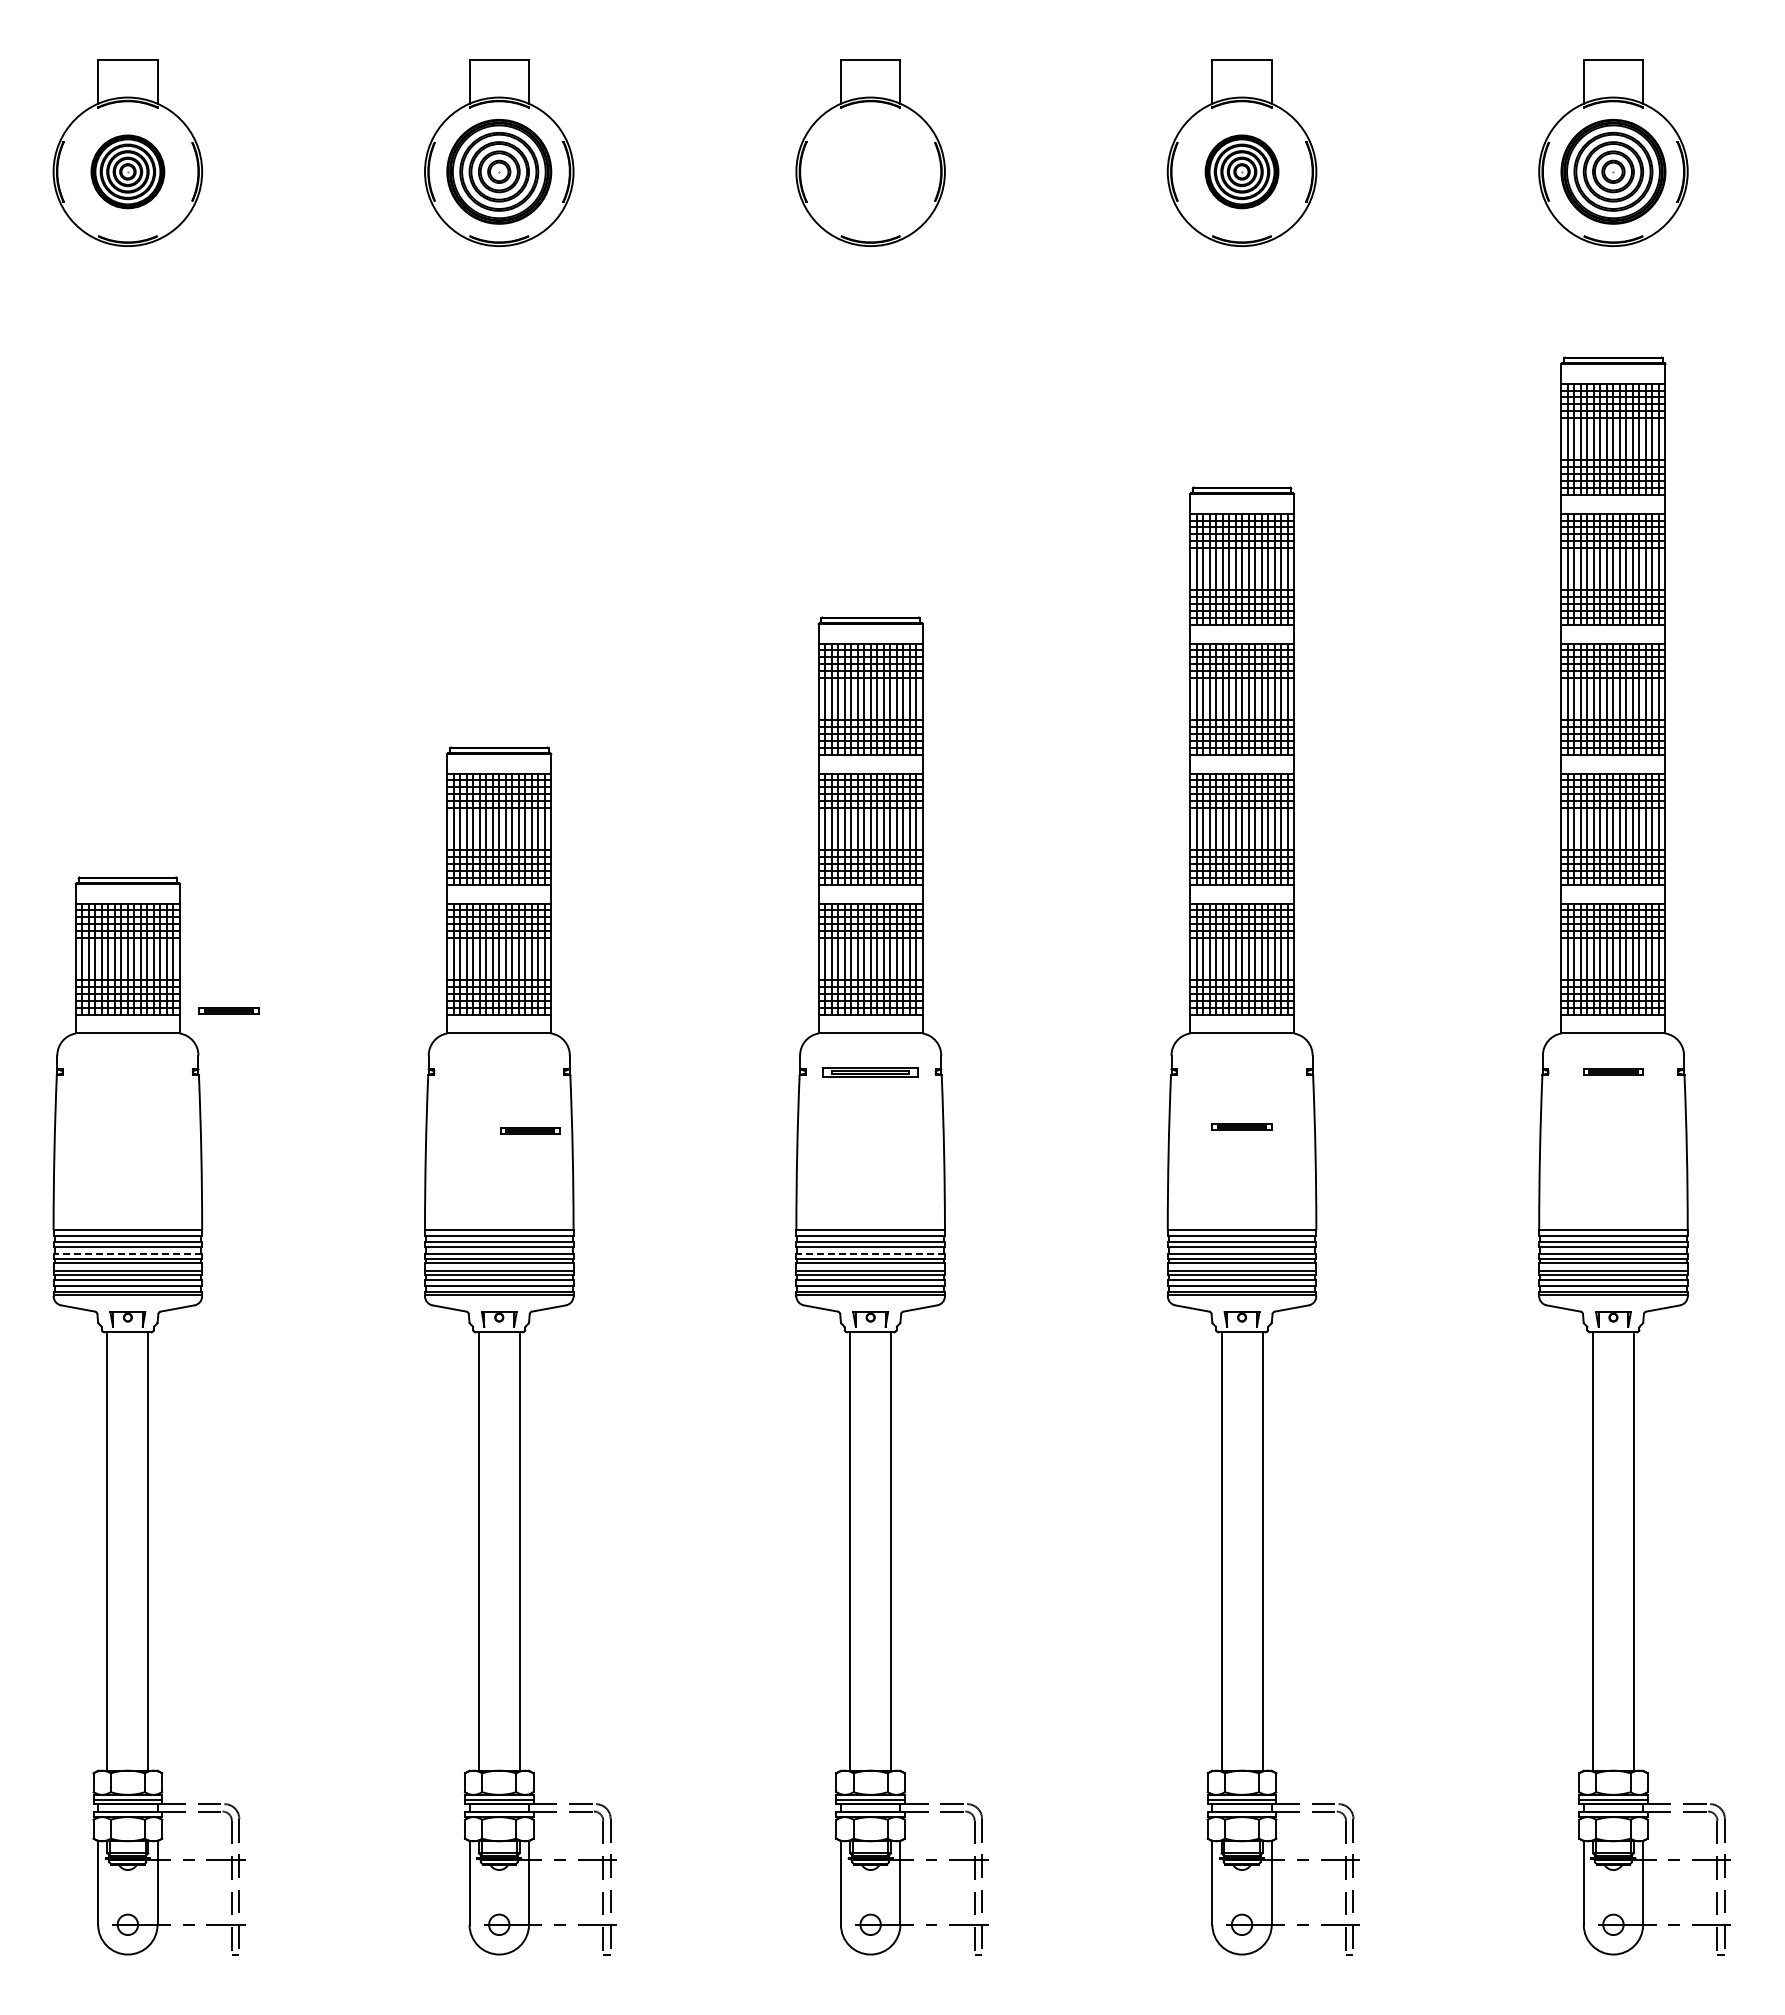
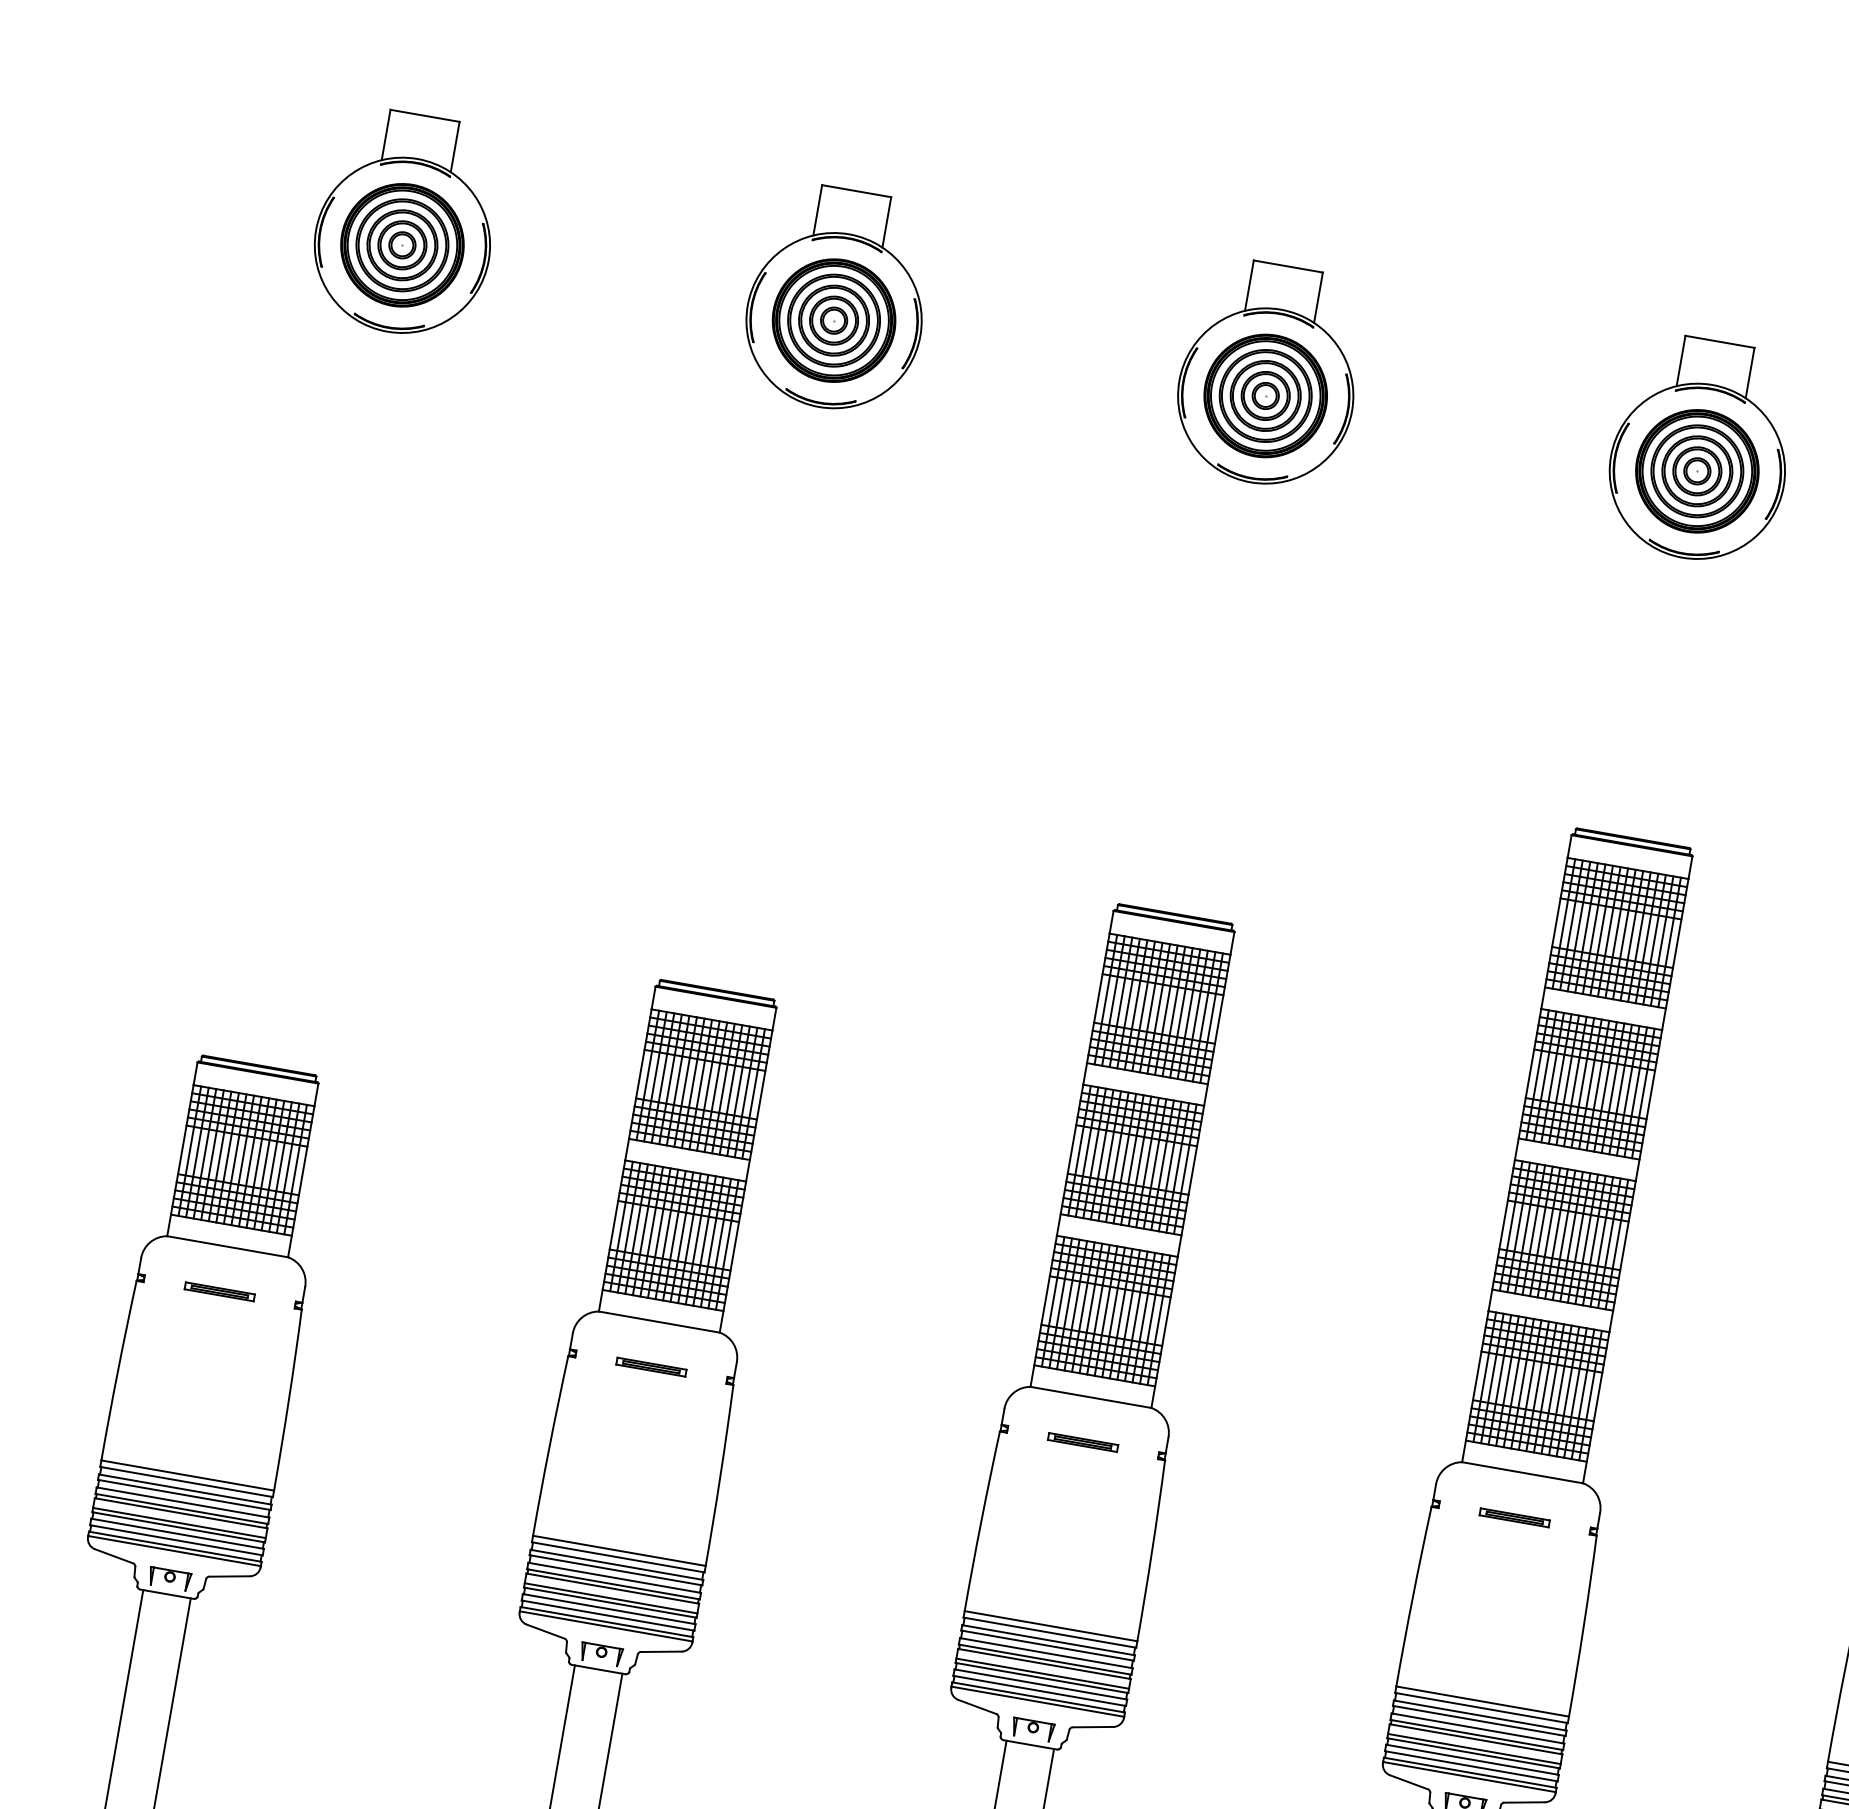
part: (127, 171) -> (402, 244), size x1.43
part: (870, 171) -> (1265, 395), added
part: (1241, 171) -> (1696, 470), size x1.43
part: (228, 1010) -> (219, 1290), moved
part: (870, 1071) -> (1083, 1441), size x0.62
part: (1241, 1126) -> (1514, 1516), moved
part: (530, 1130) -> (651, 1366), moved
line: (127, 1253) -> (182, 1502), dashed -> solid
line: (870, 1253) -> (1046, 1653), dashed -> solid

